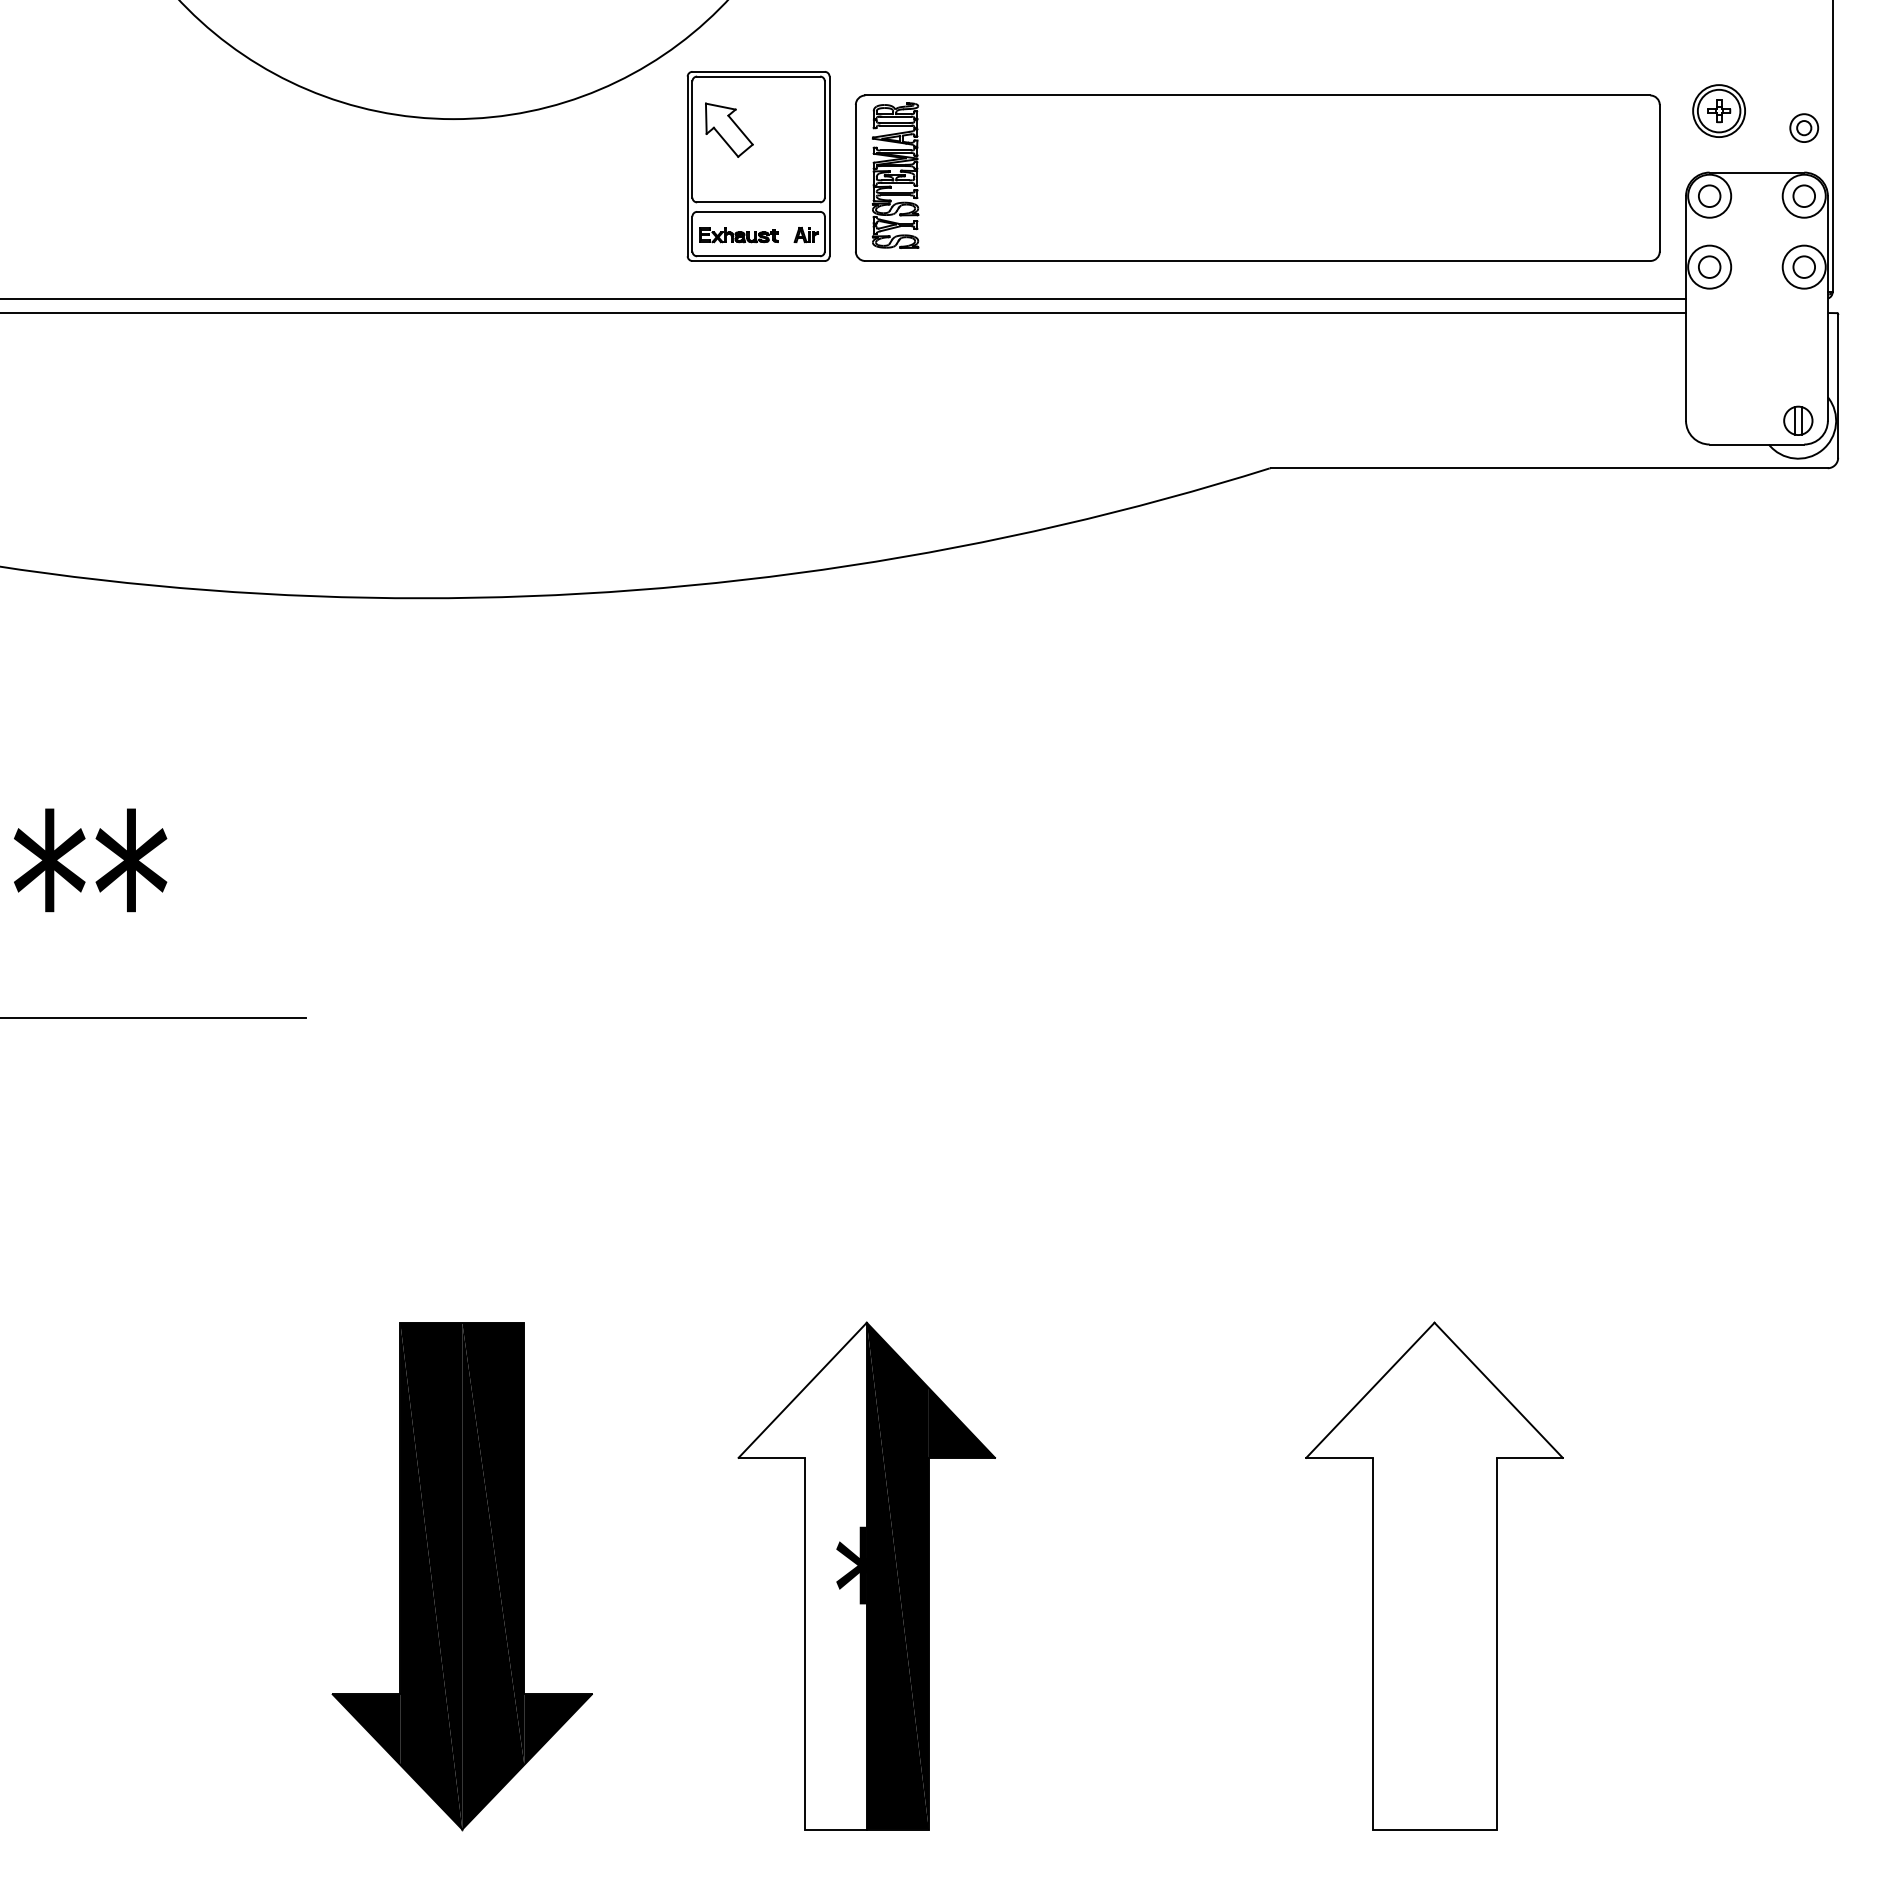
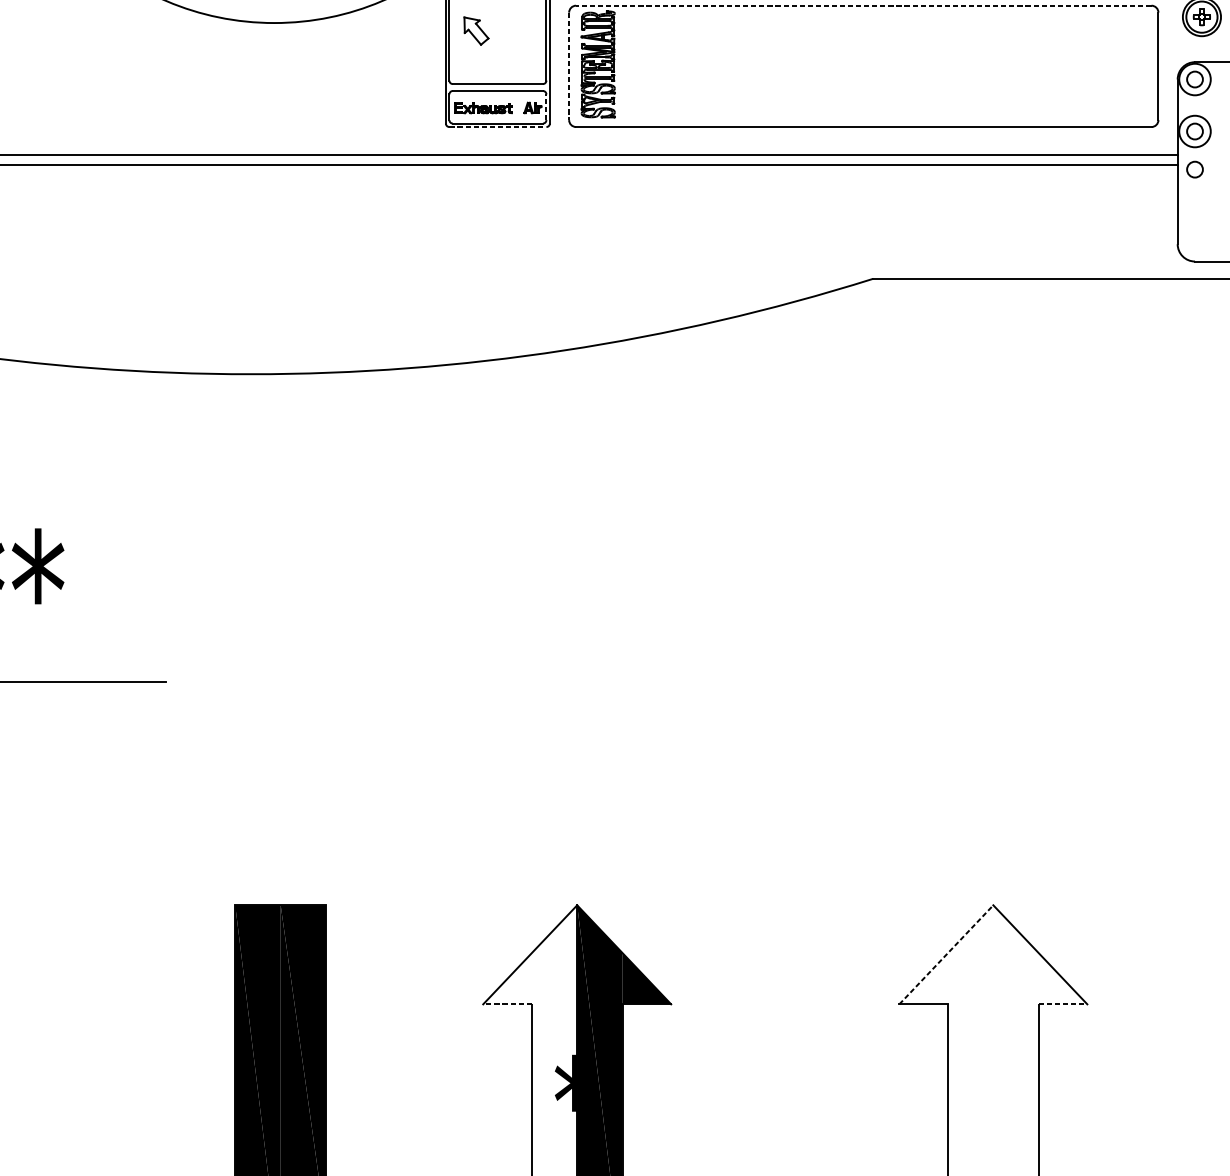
line: (1257, 95) -> (863, 5), solid -> dashed
part: (729, 129) -> (476, 30), size x0.7
line: (855, 178) -> (568, 66), solid -> dashed
line: (824, 233) -> (546, 106), solid -> dashed
line: (759, 261) -> (498, 127), solid -> dashed
circle: (1709, 318) -> (1194, 169), added
line: (1370, 1389) -> (946, 954), solid -> dashed
line: (771, 1457) -> (507, 1004), solid -> dashed
line: (1530, 1457) -> (1063, 1004), solid -> dashed

